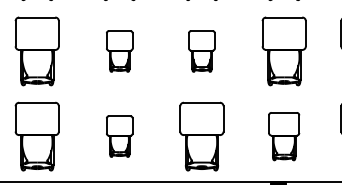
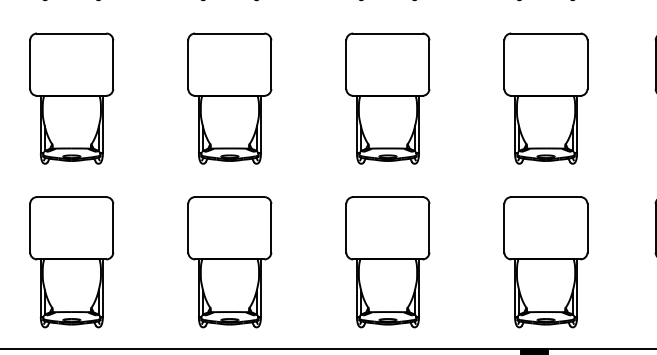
part: (119, 51) -> (229, 98), size x1.67
part: (201, 51) -> (387, 98), size x1.67
part: (119, 136) -> (229, 261), size x1.67
part: (283, 136) -> (544, 261), size x1.43

